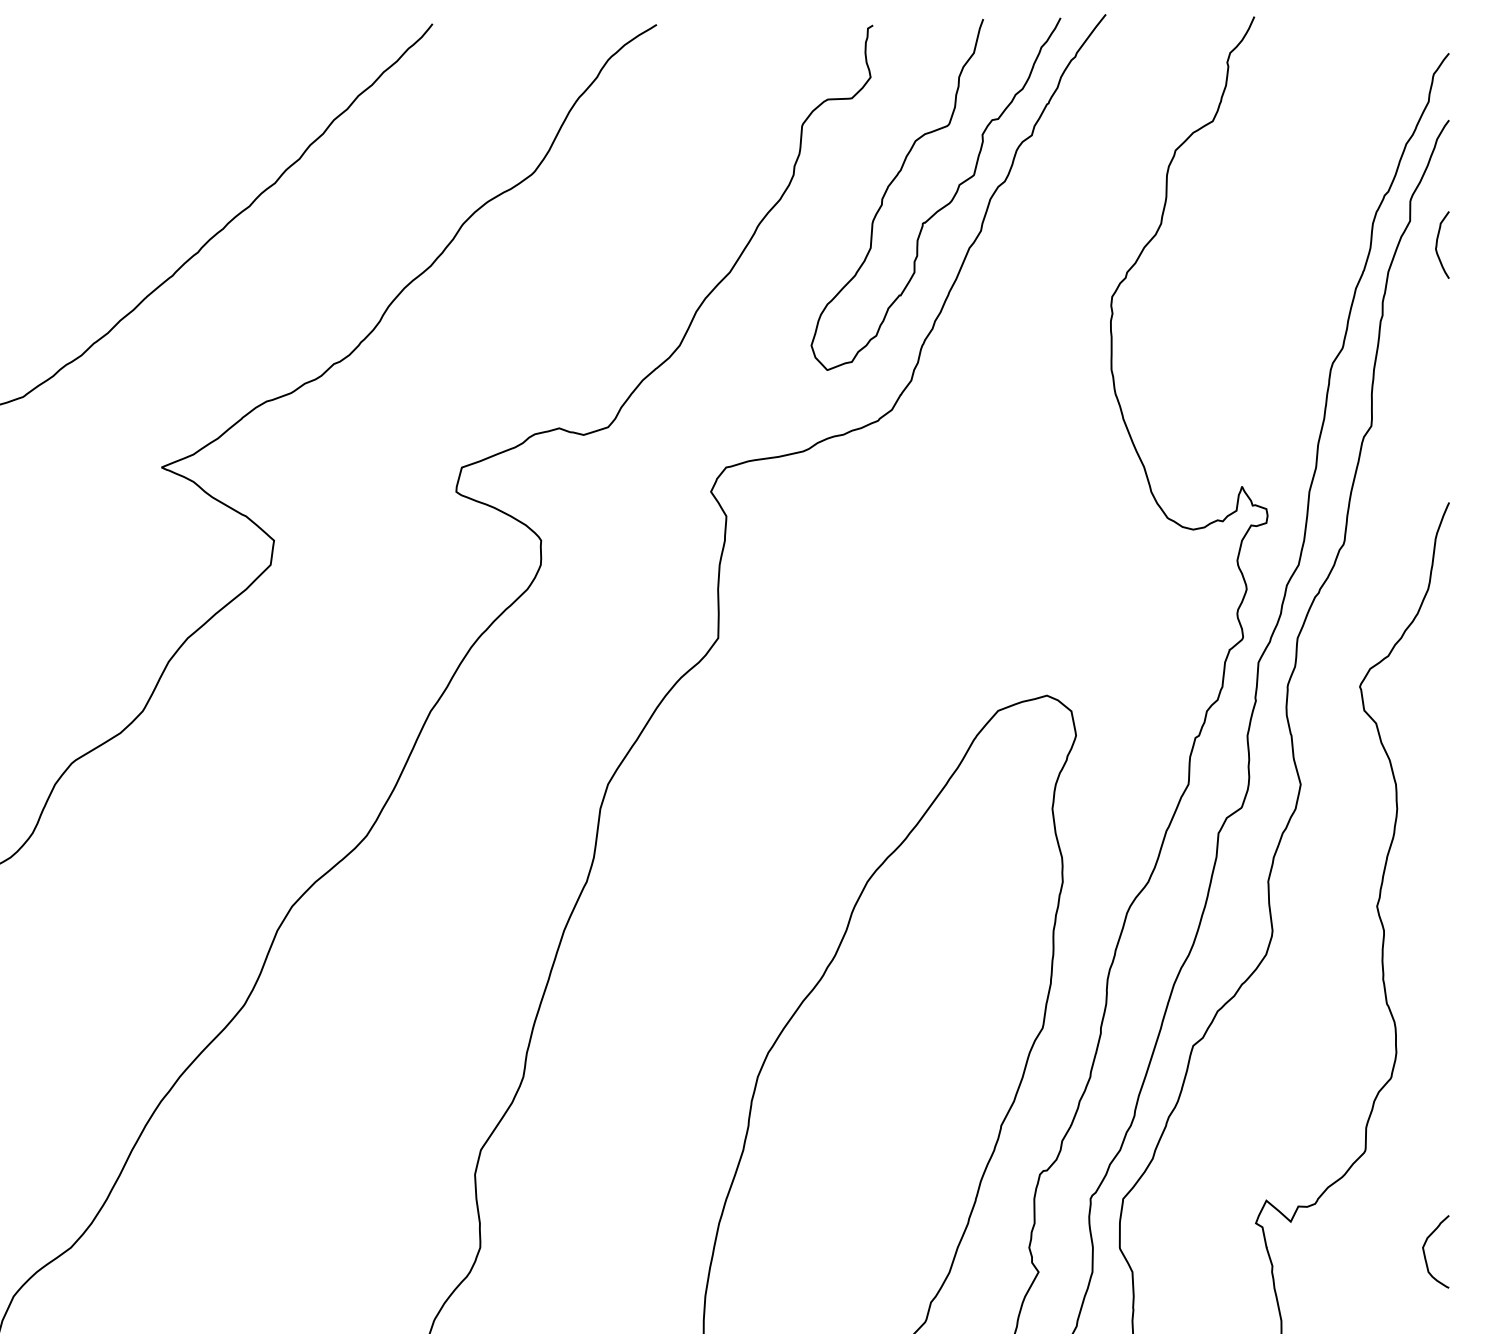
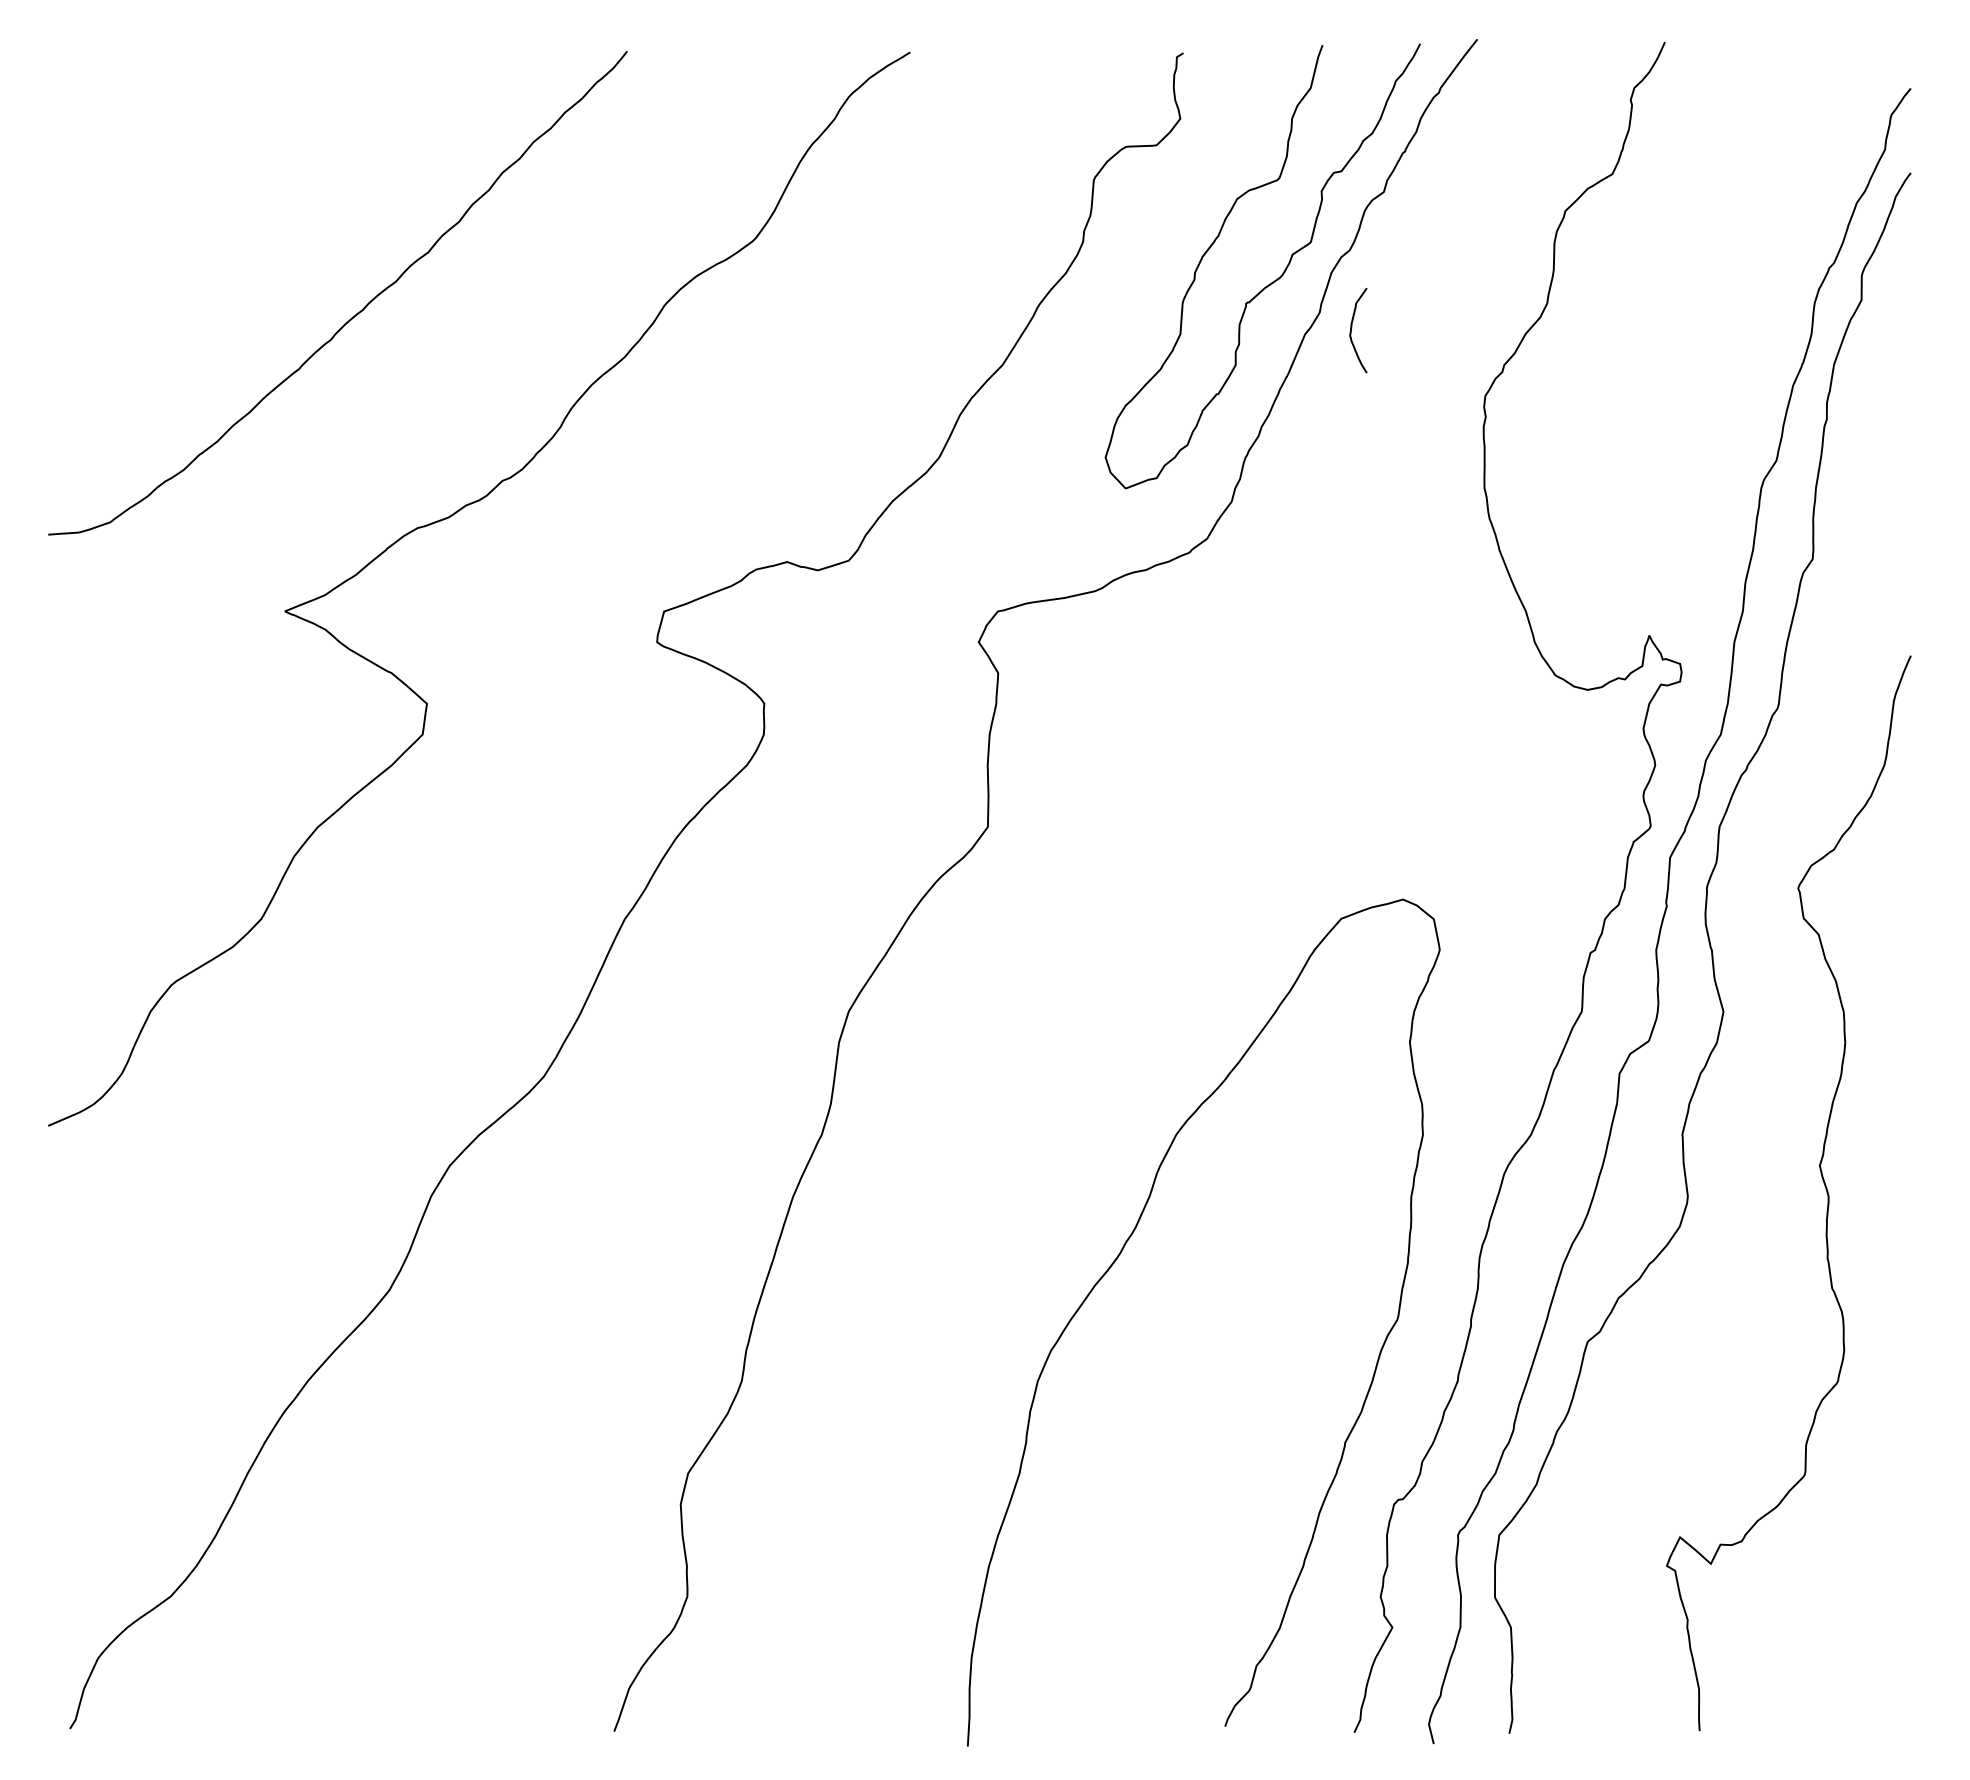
curve: (1437, 243) -> (1352, 328), moved
curve: (1425, 1253) -> (1880, 1603), removed

